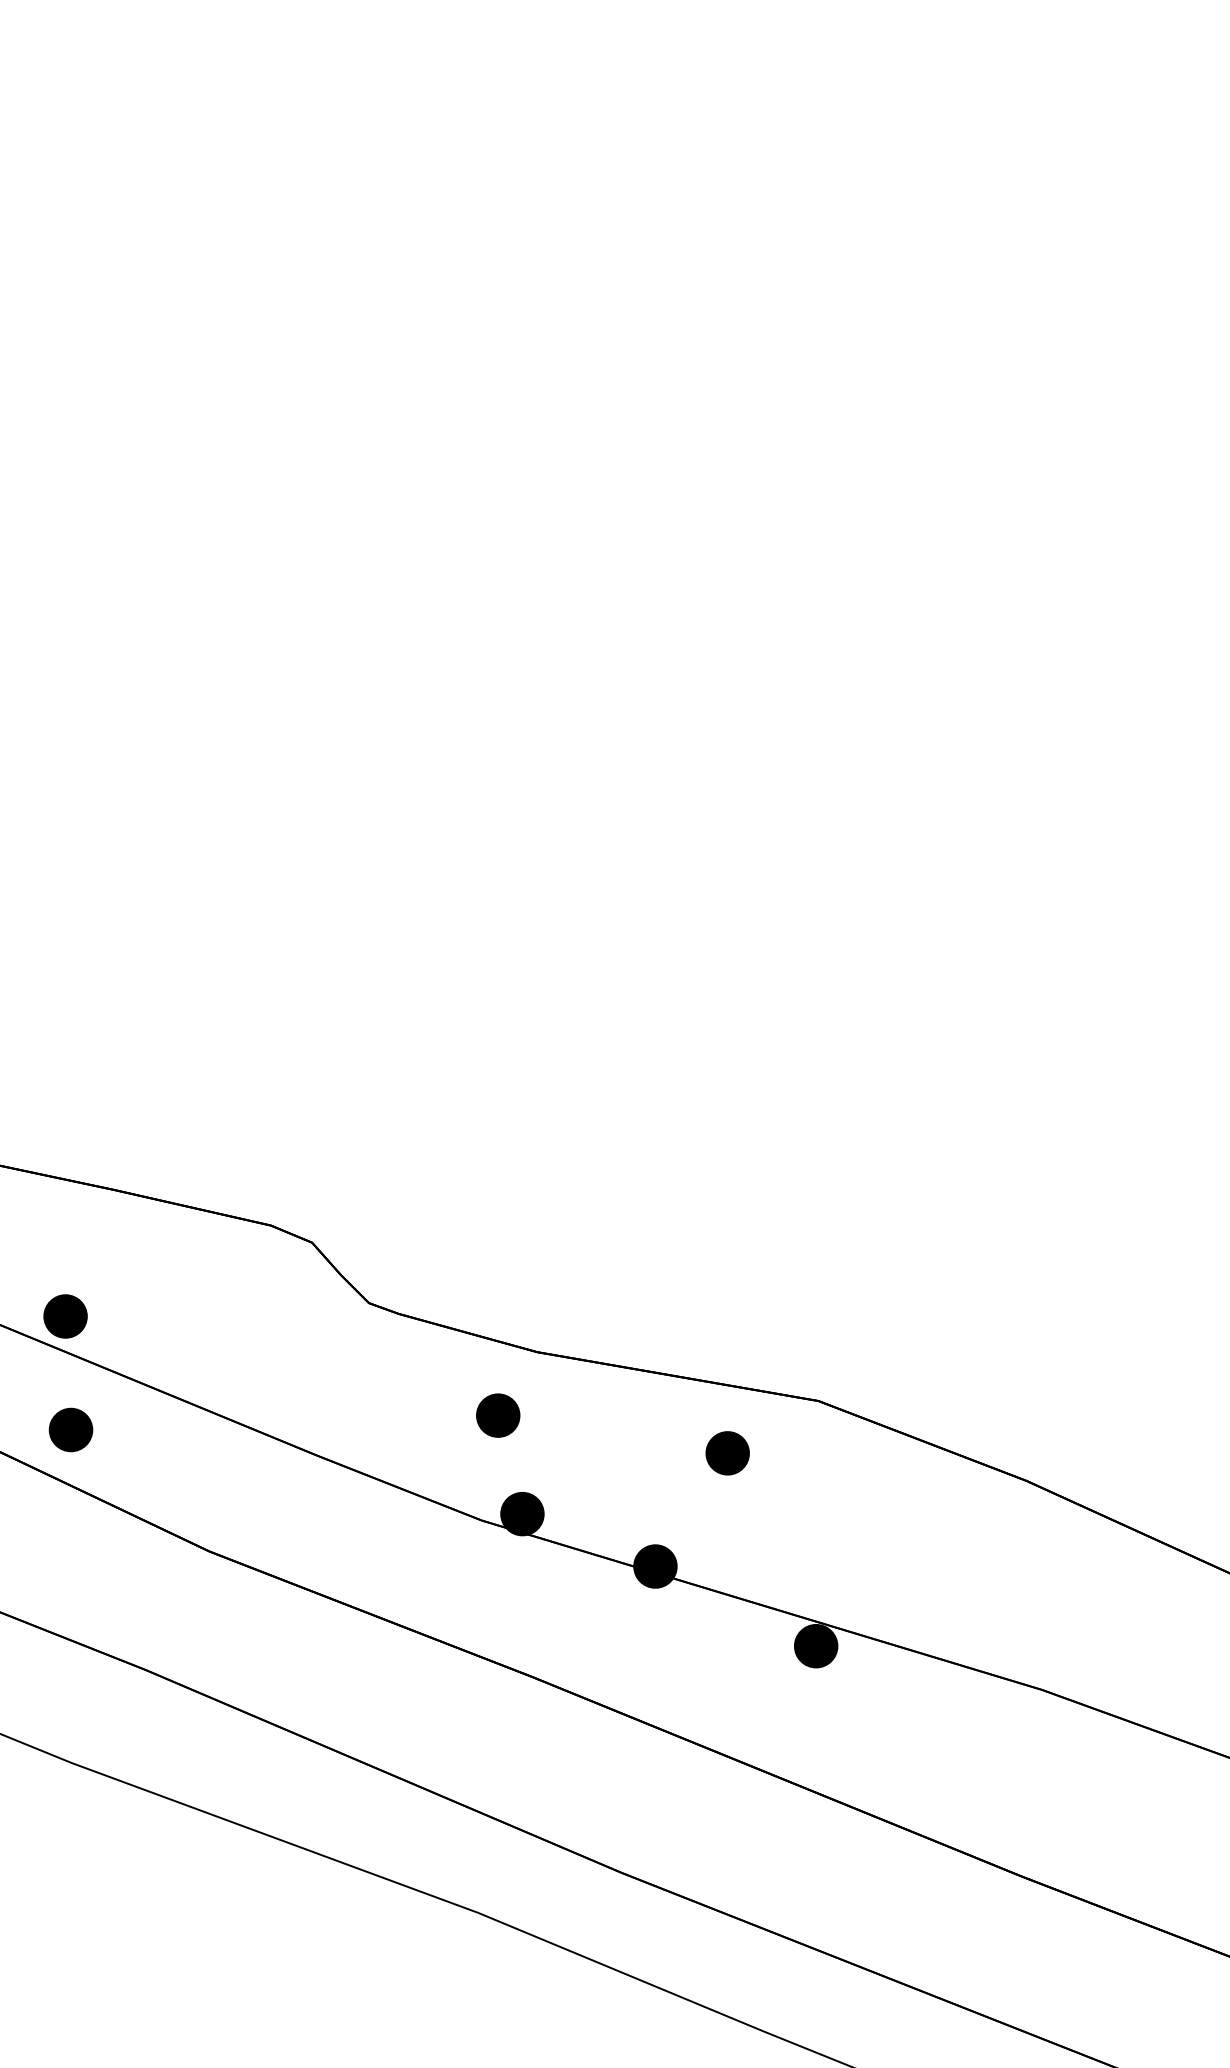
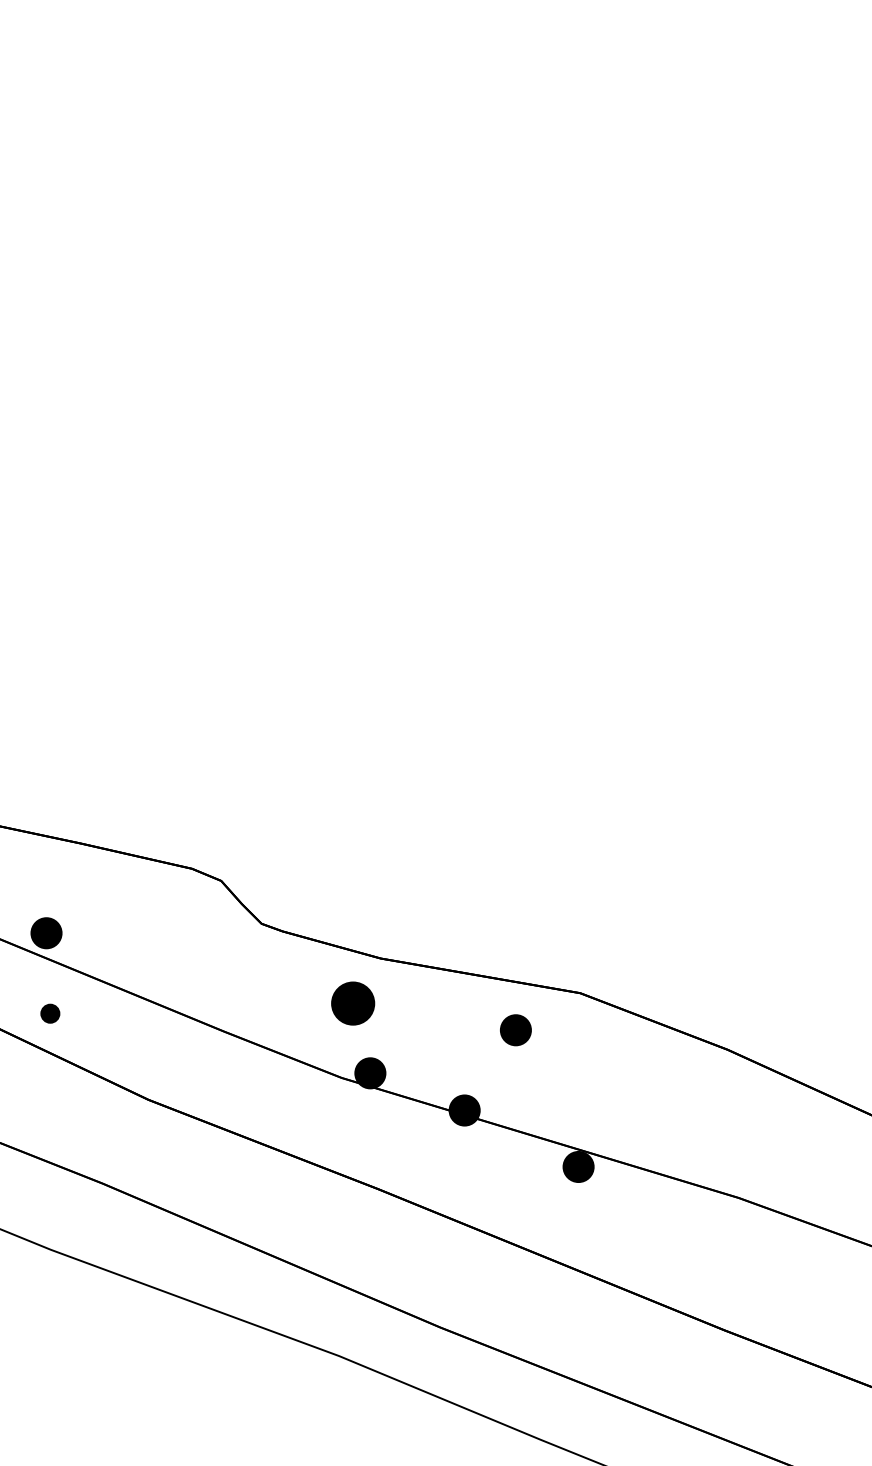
part: (498, 1415) -> (353, 1003), size x1.4
part: (70, 1429) -> (50, 1013), size x0.6

